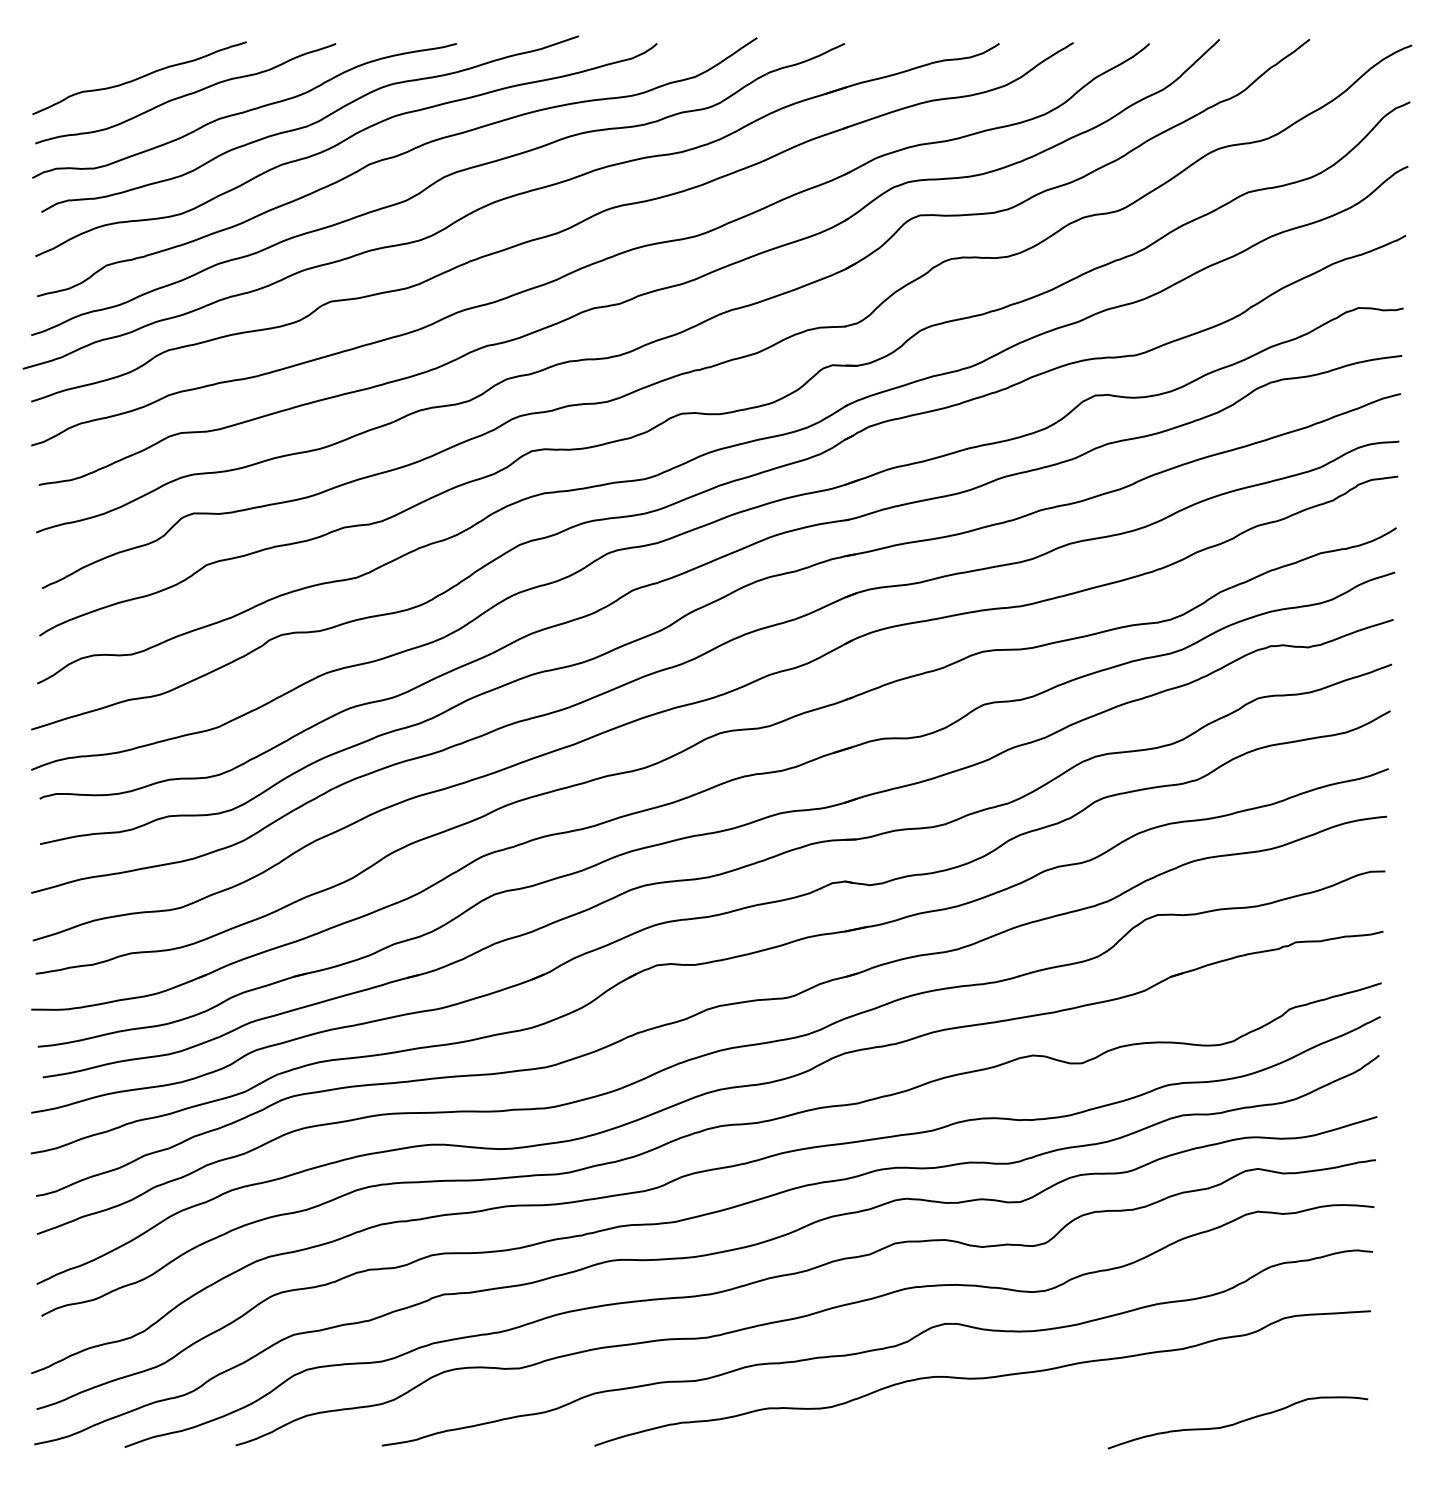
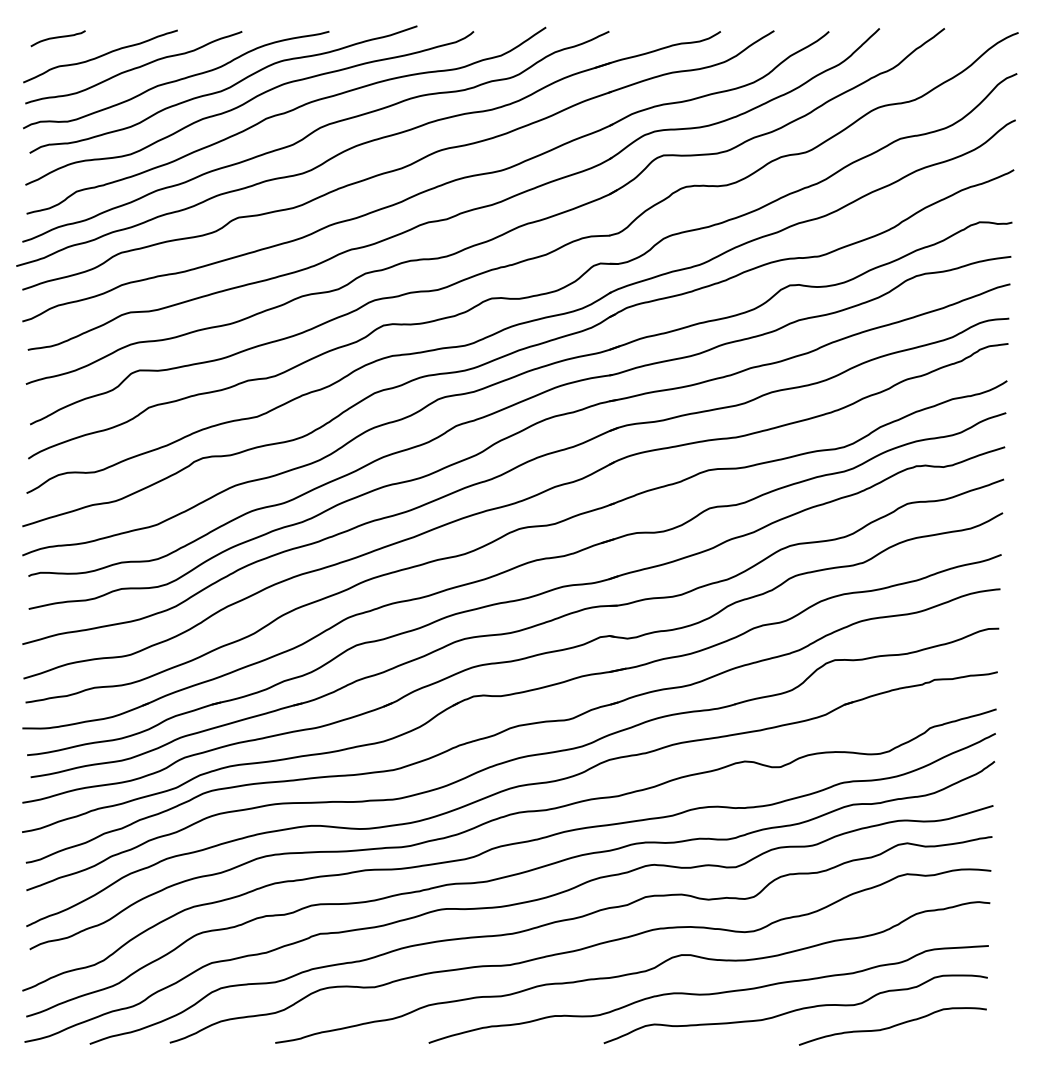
curve: (80, 52) -> (57, 37), added
curve: (1103, 1399) -> (795, 1009), added

